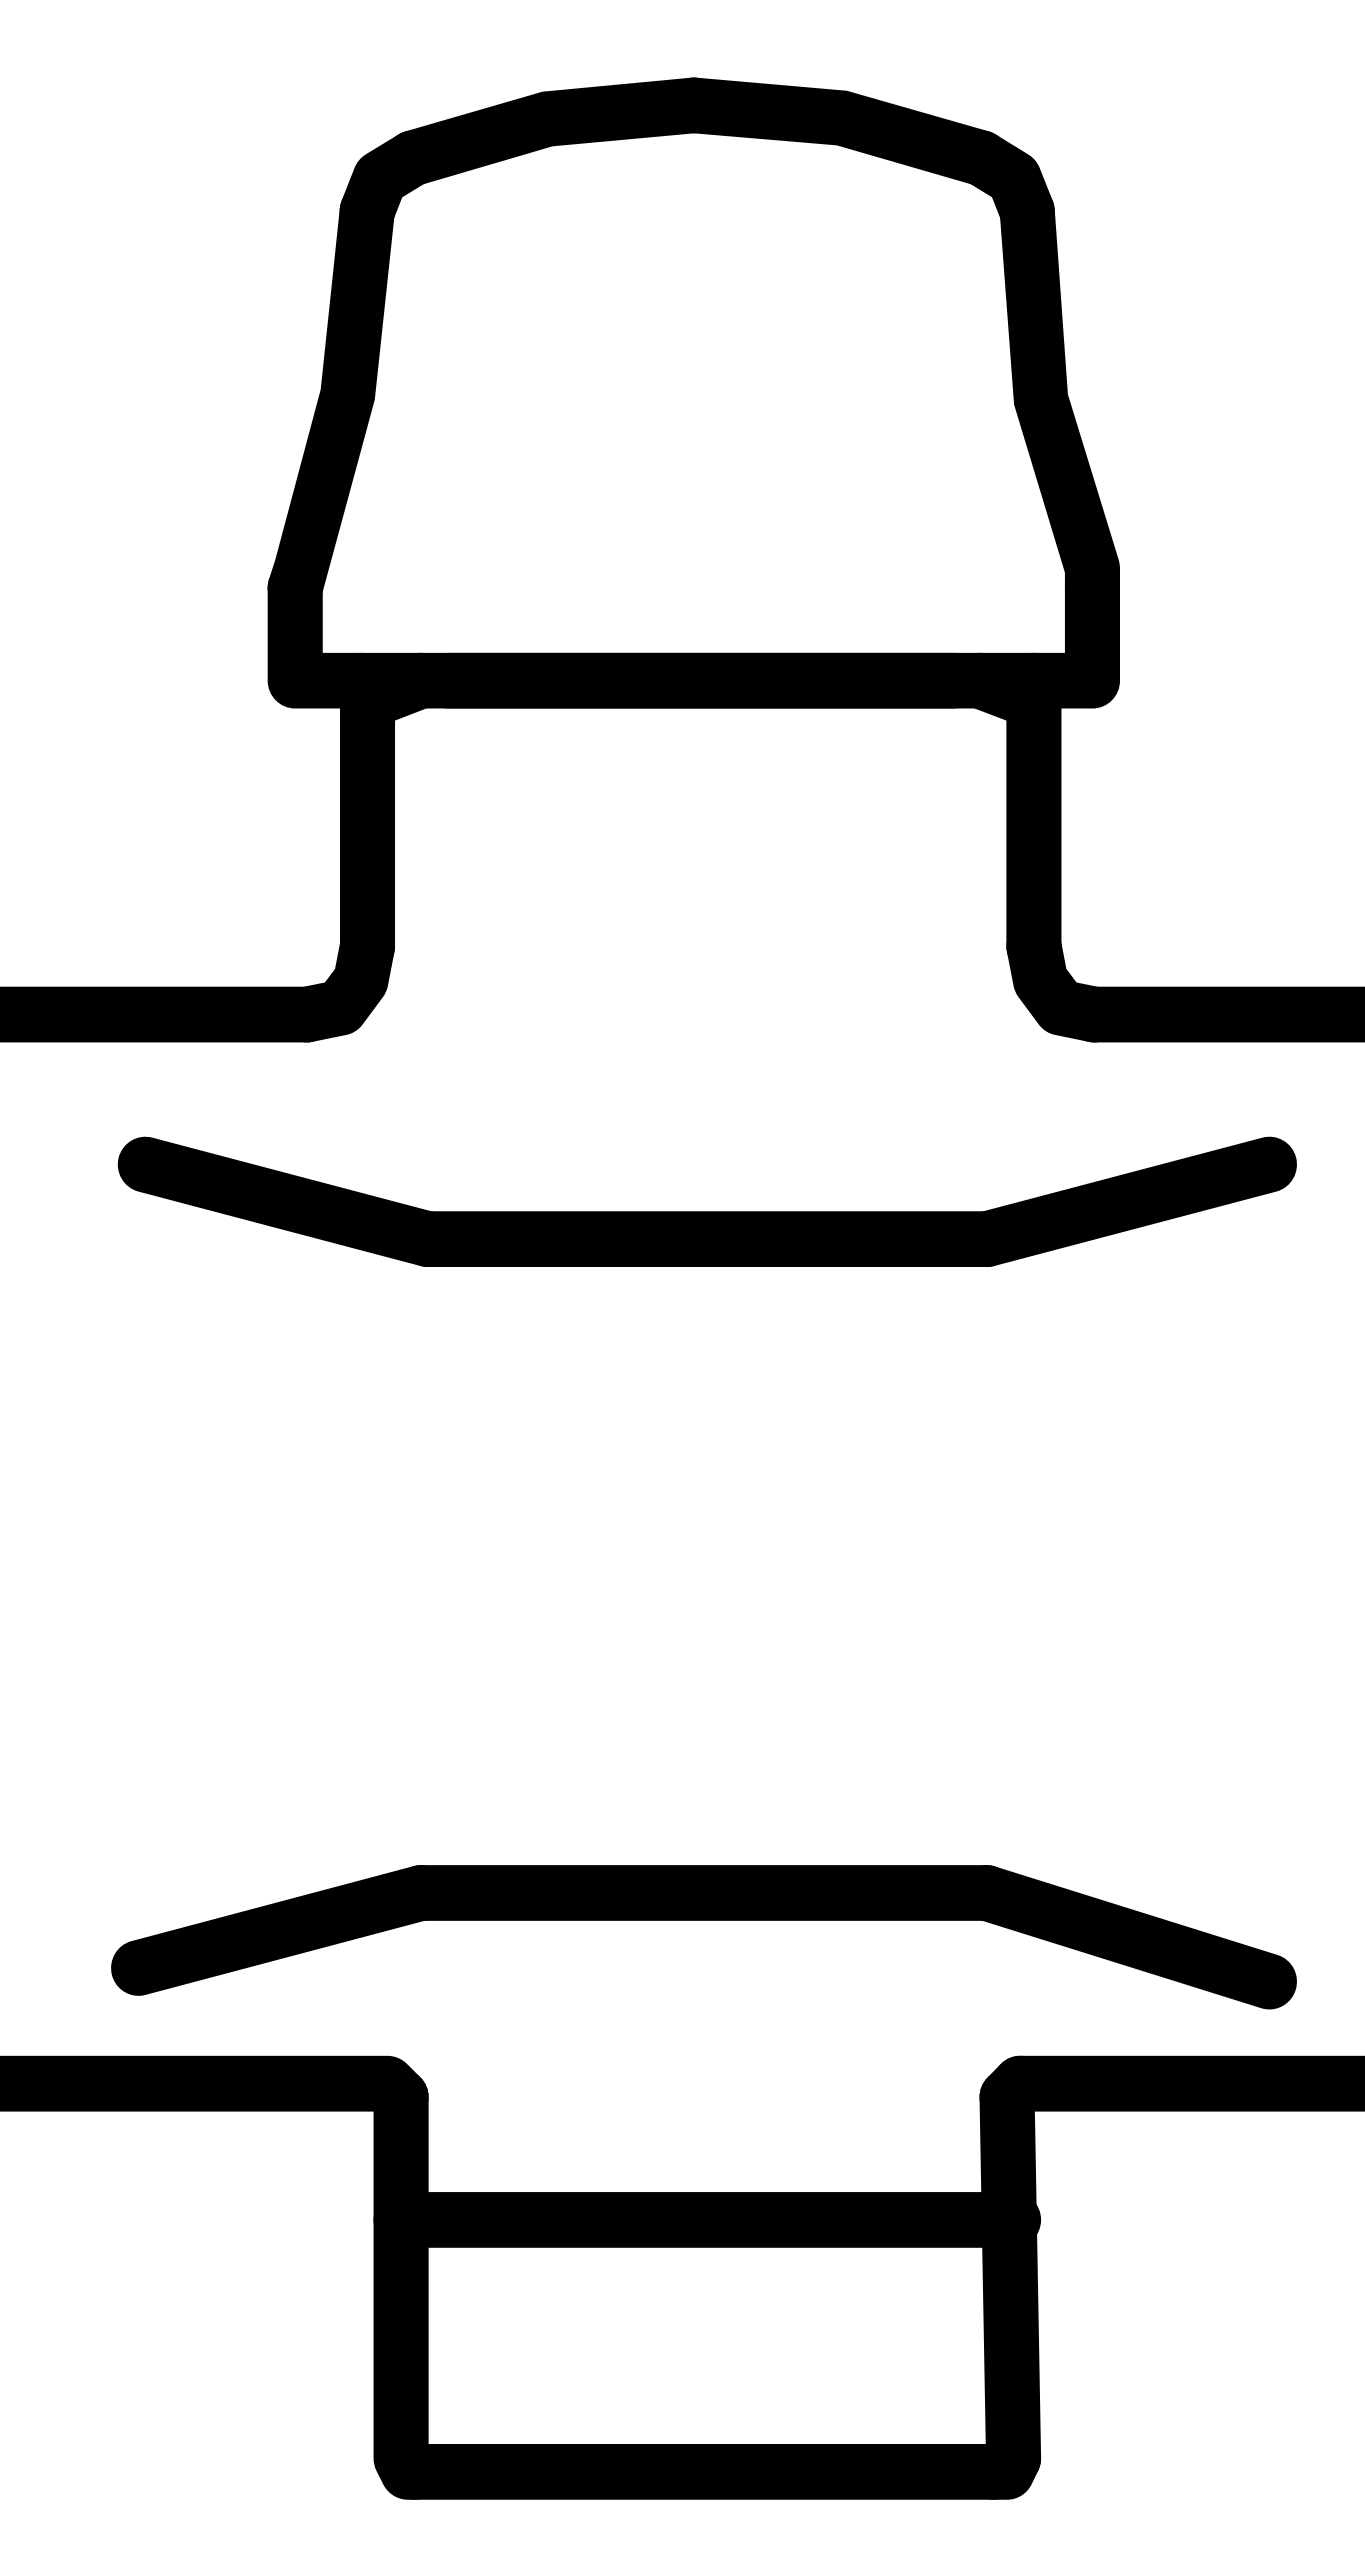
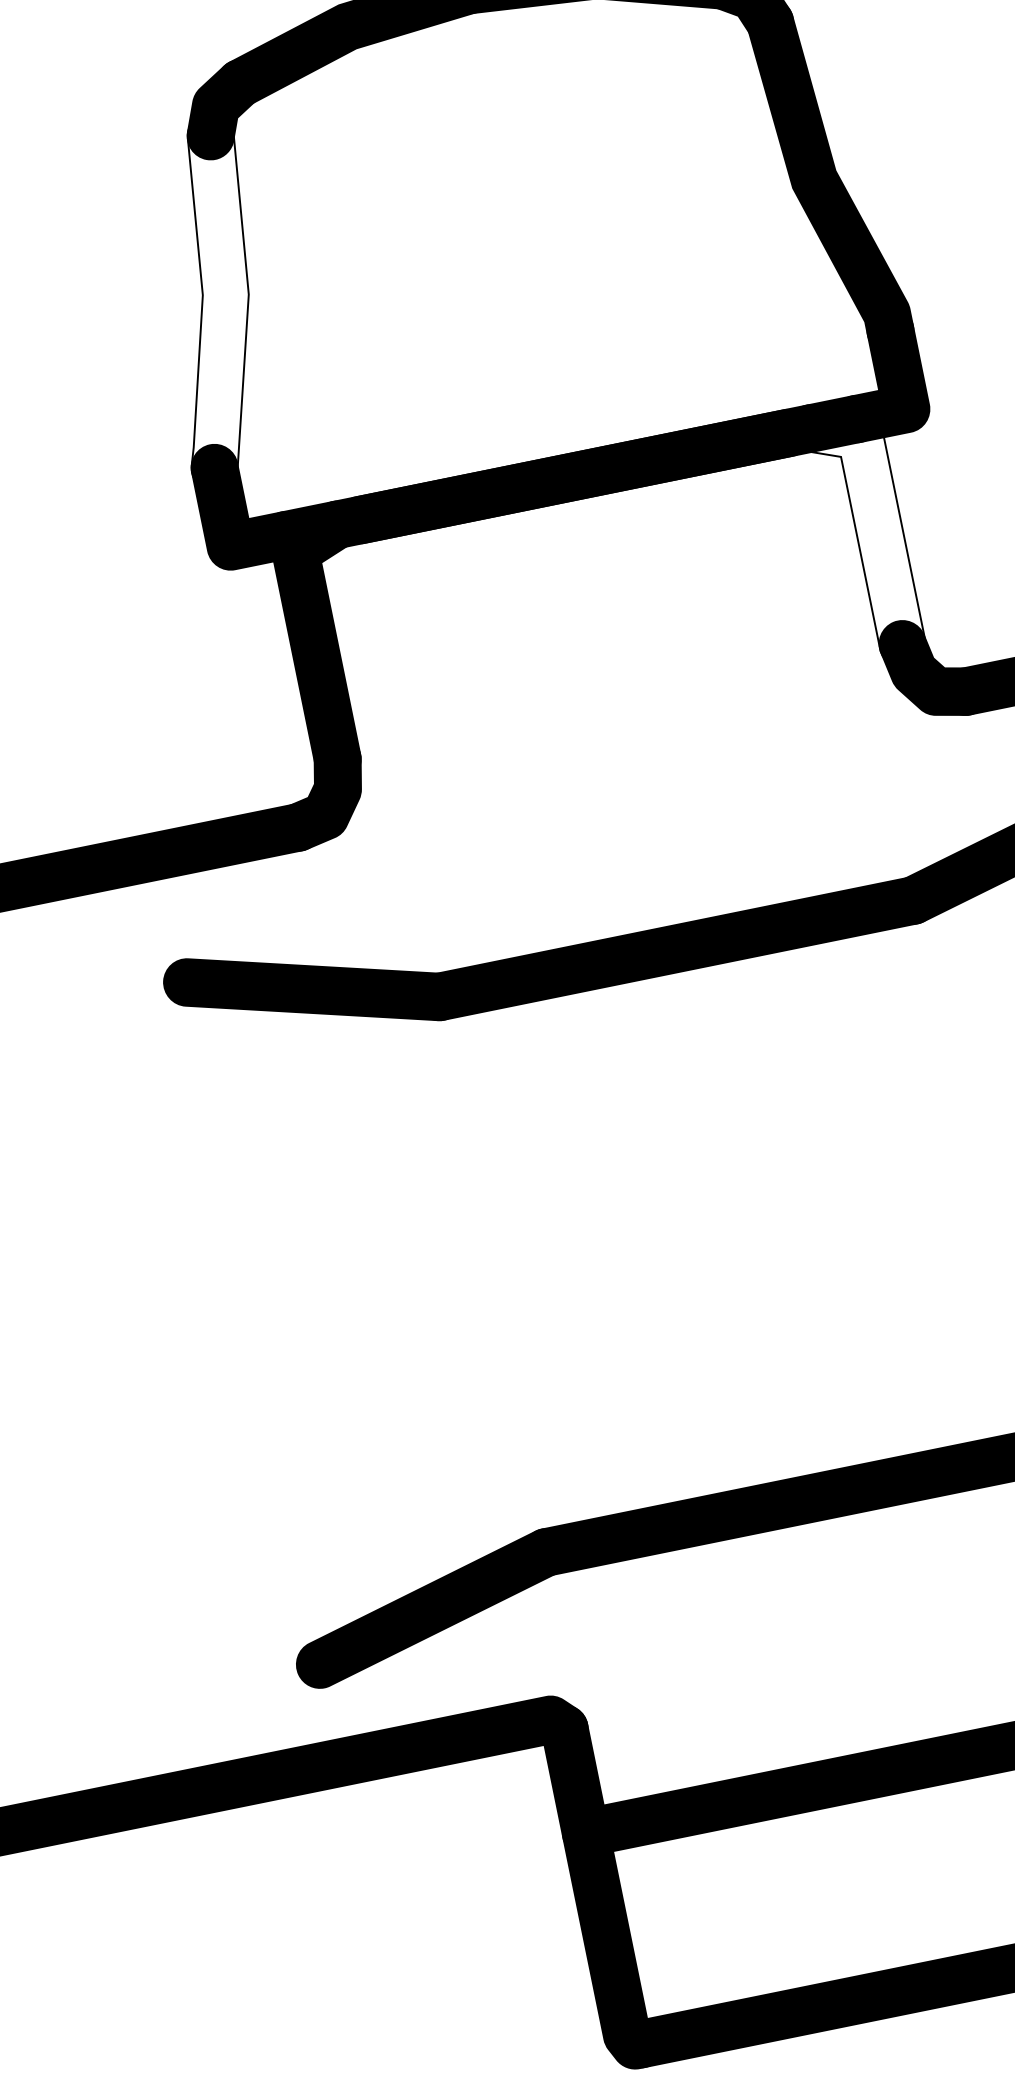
fill: (330, 399) -> (212, 302), removed
fill: (1006, 813) -> (856, 536), removed

